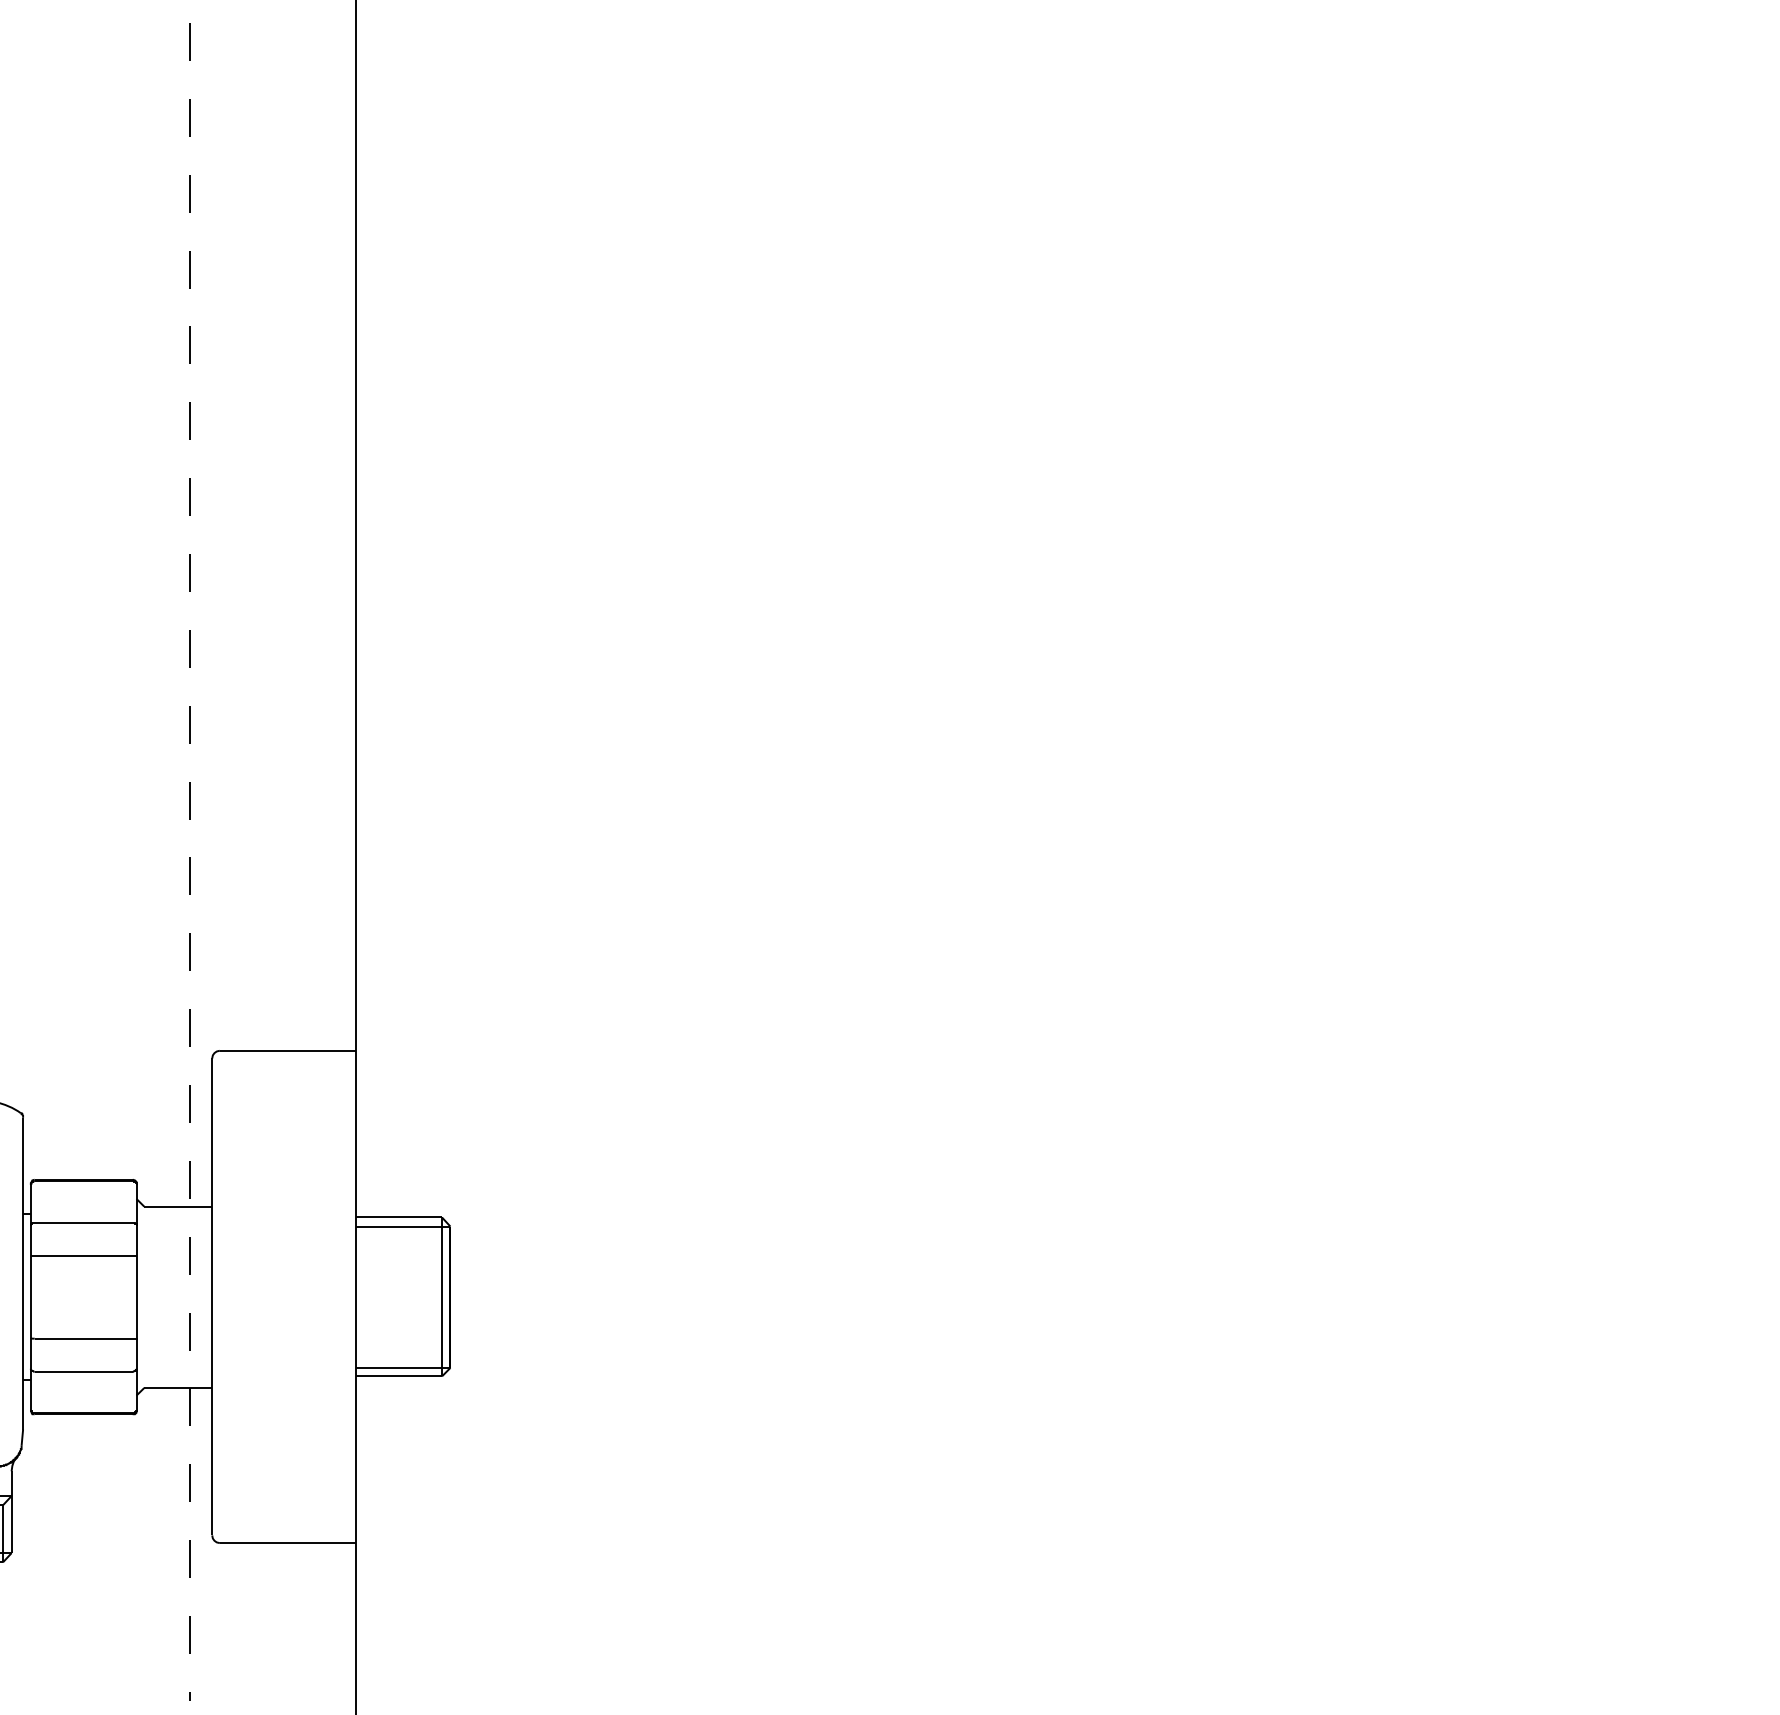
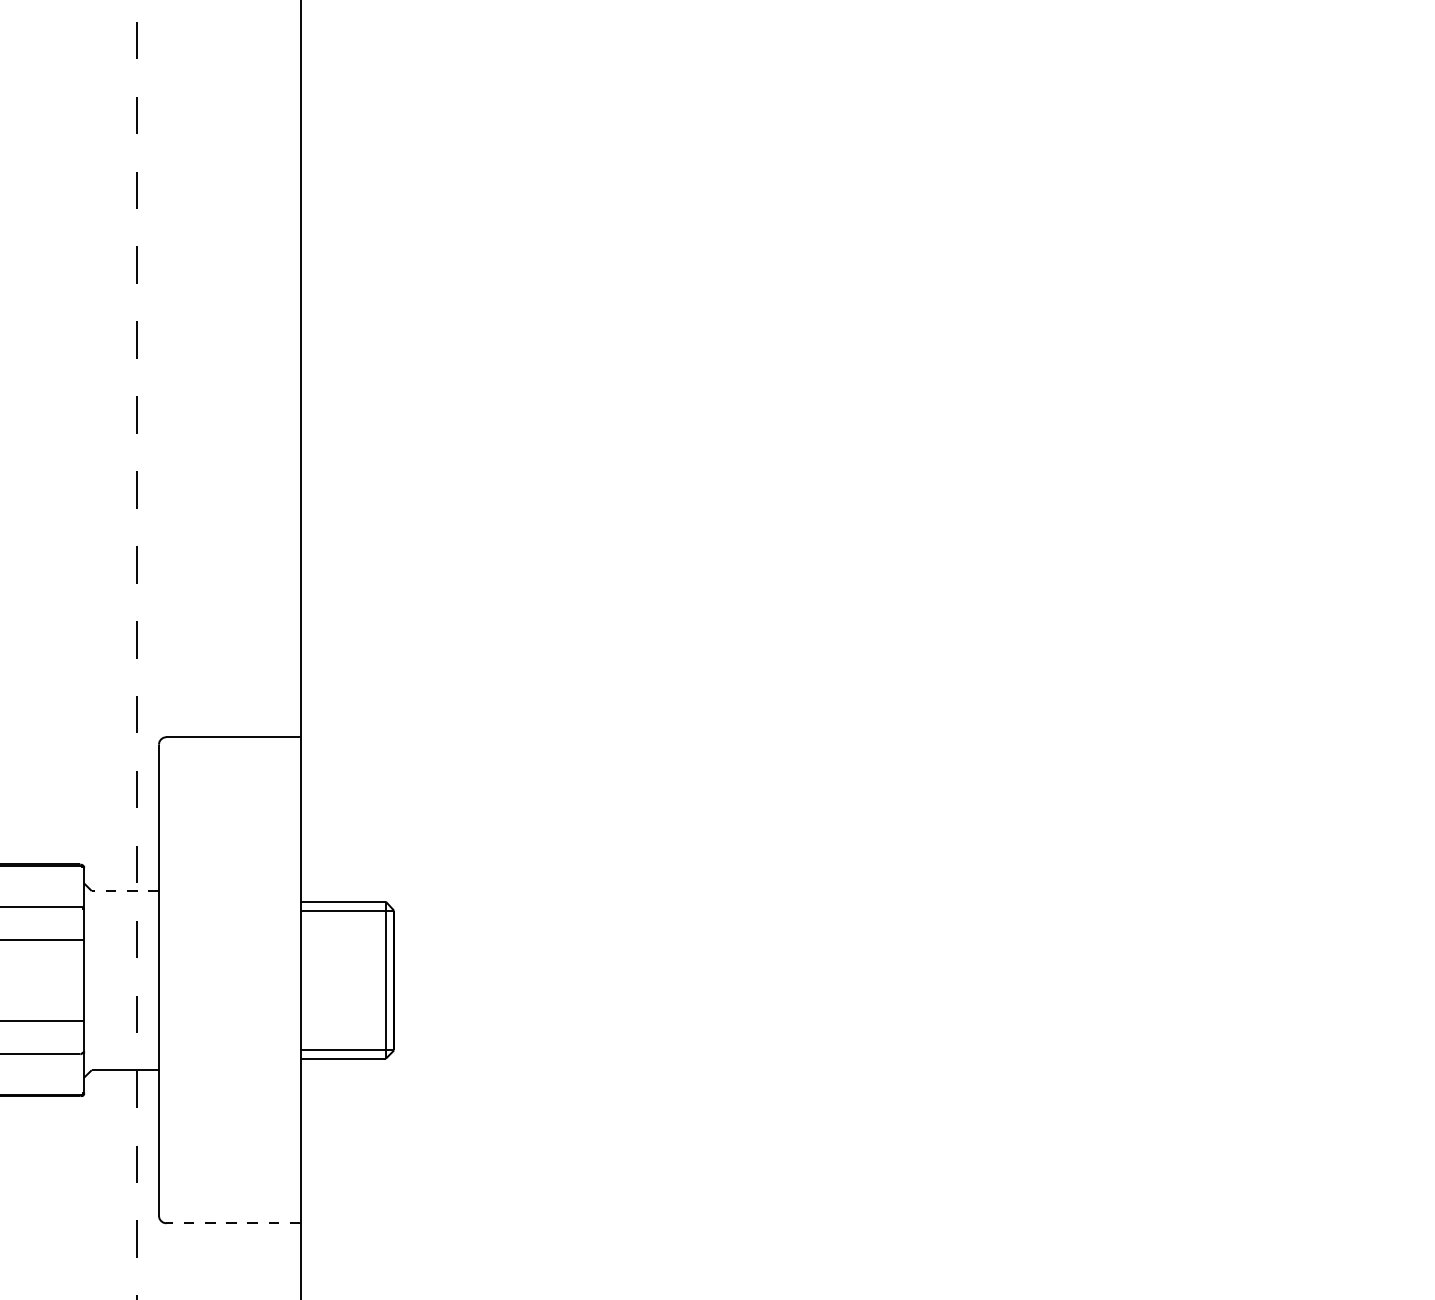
line: (178, 1206) -> (125, 890), solid -> dashed
line: (287, 1543) -> (233, 1223), solid -> dashed

